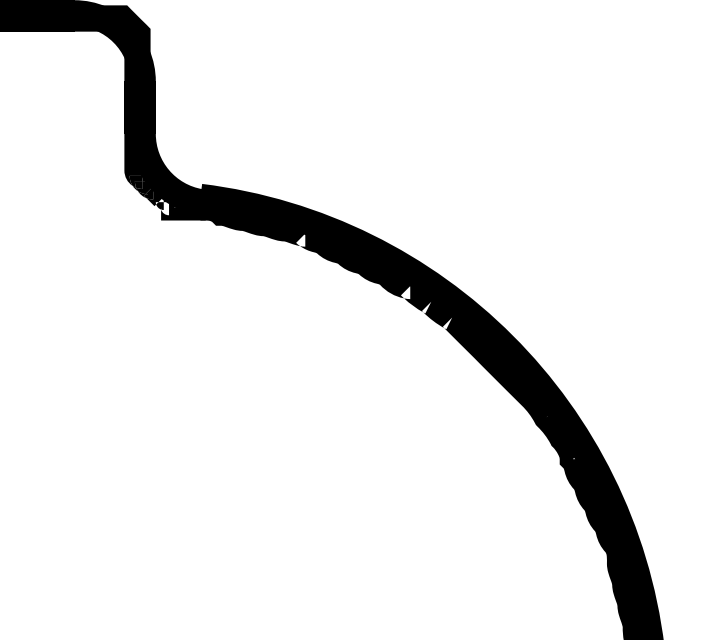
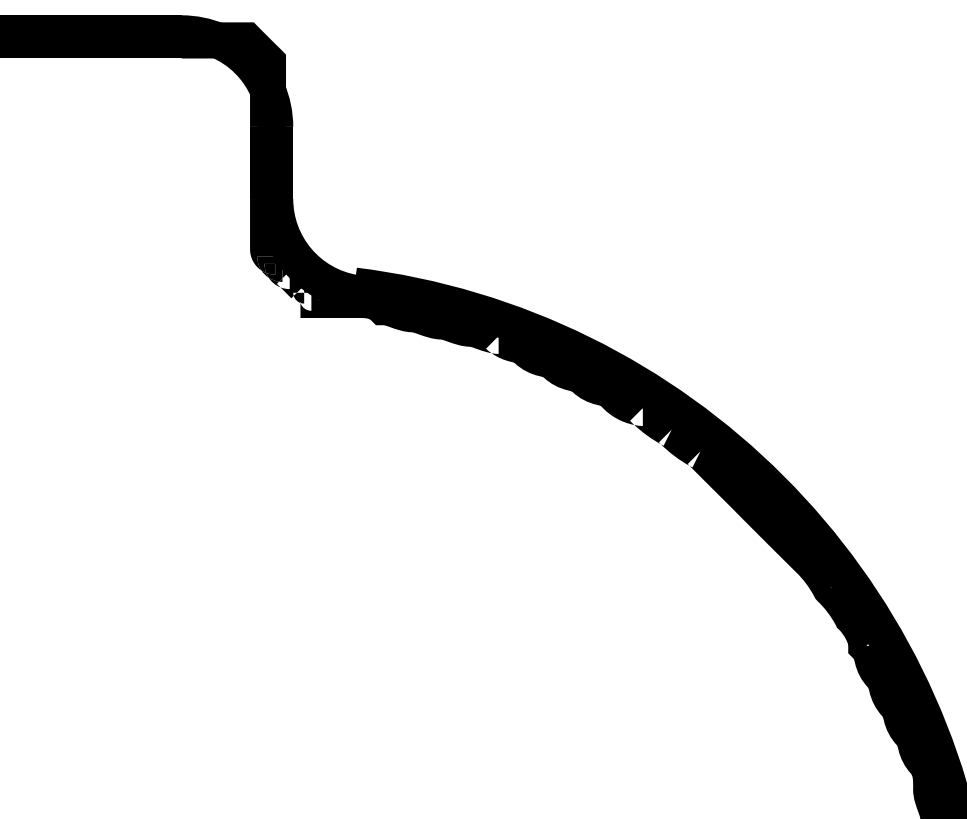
fill: (148, 192) -> (283, 279), removed

